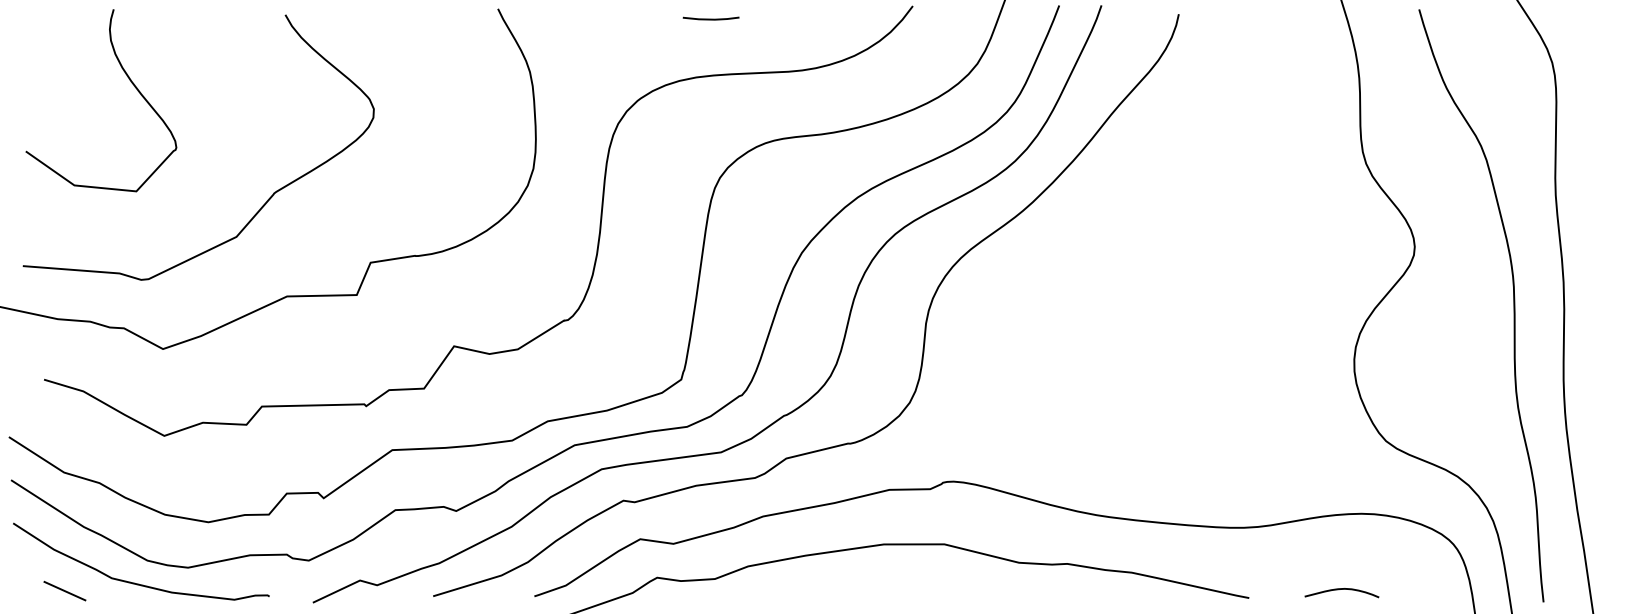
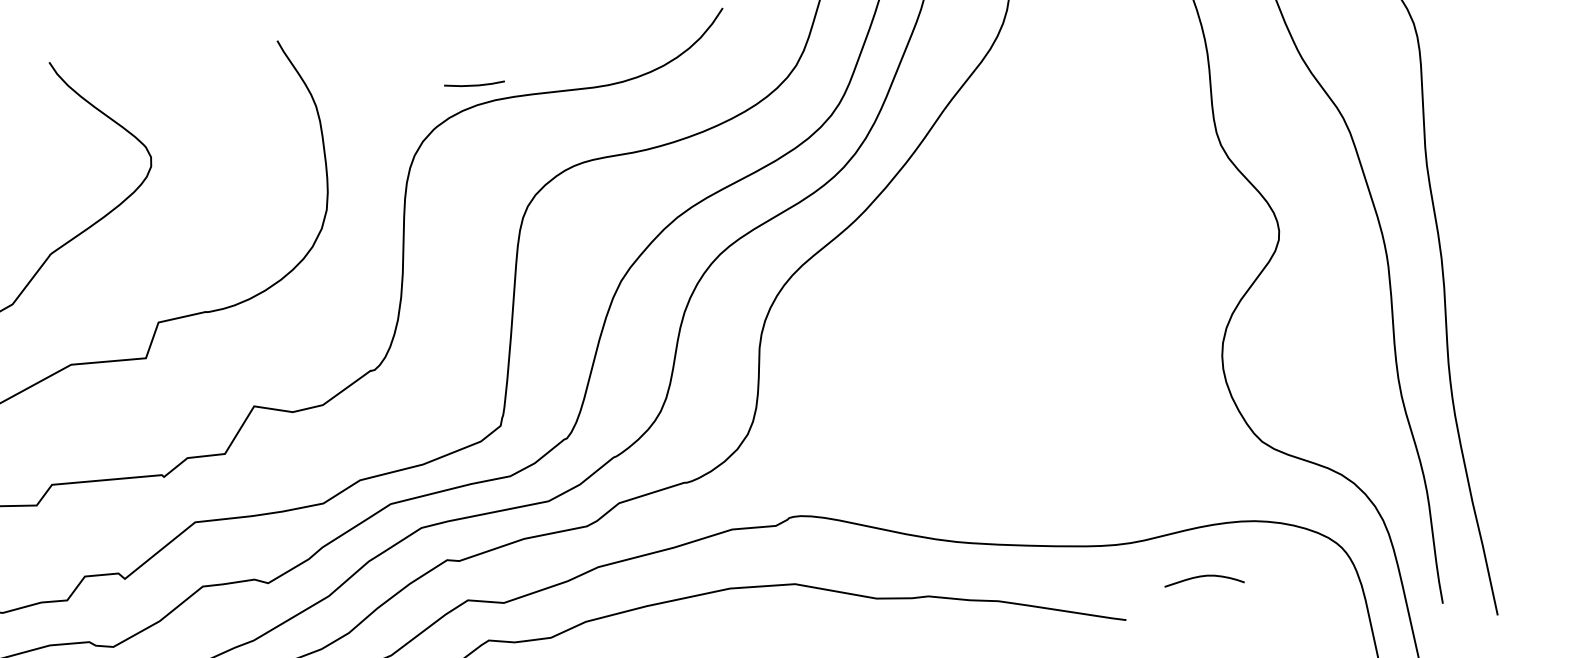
line: (710, 18) -> (473, 84), moved
curve: (1341, 589) -> (1203, 576), moved

